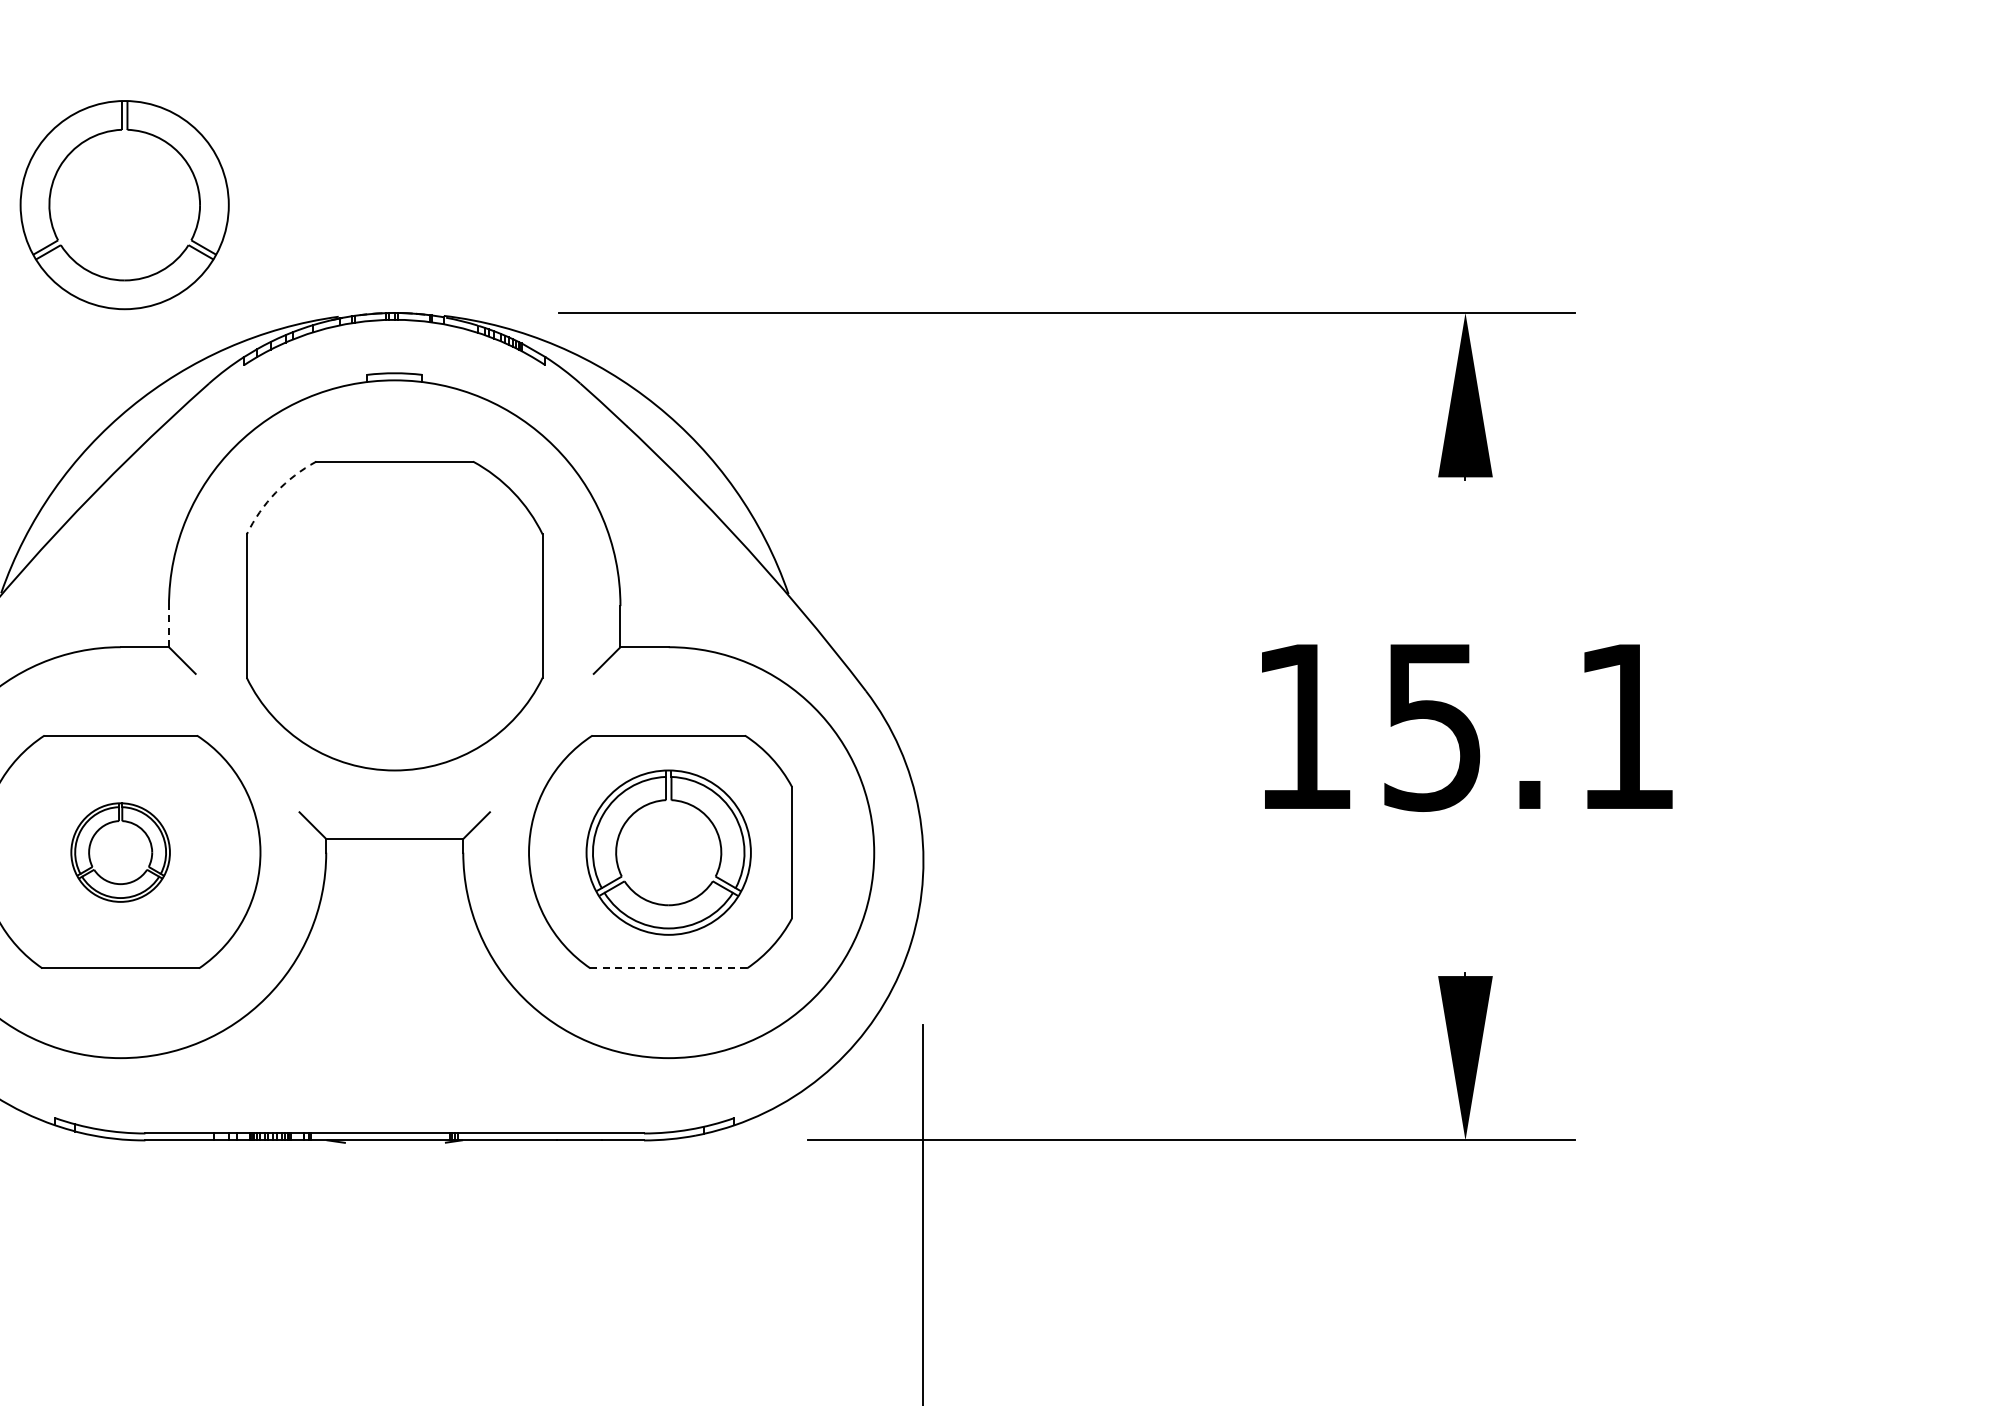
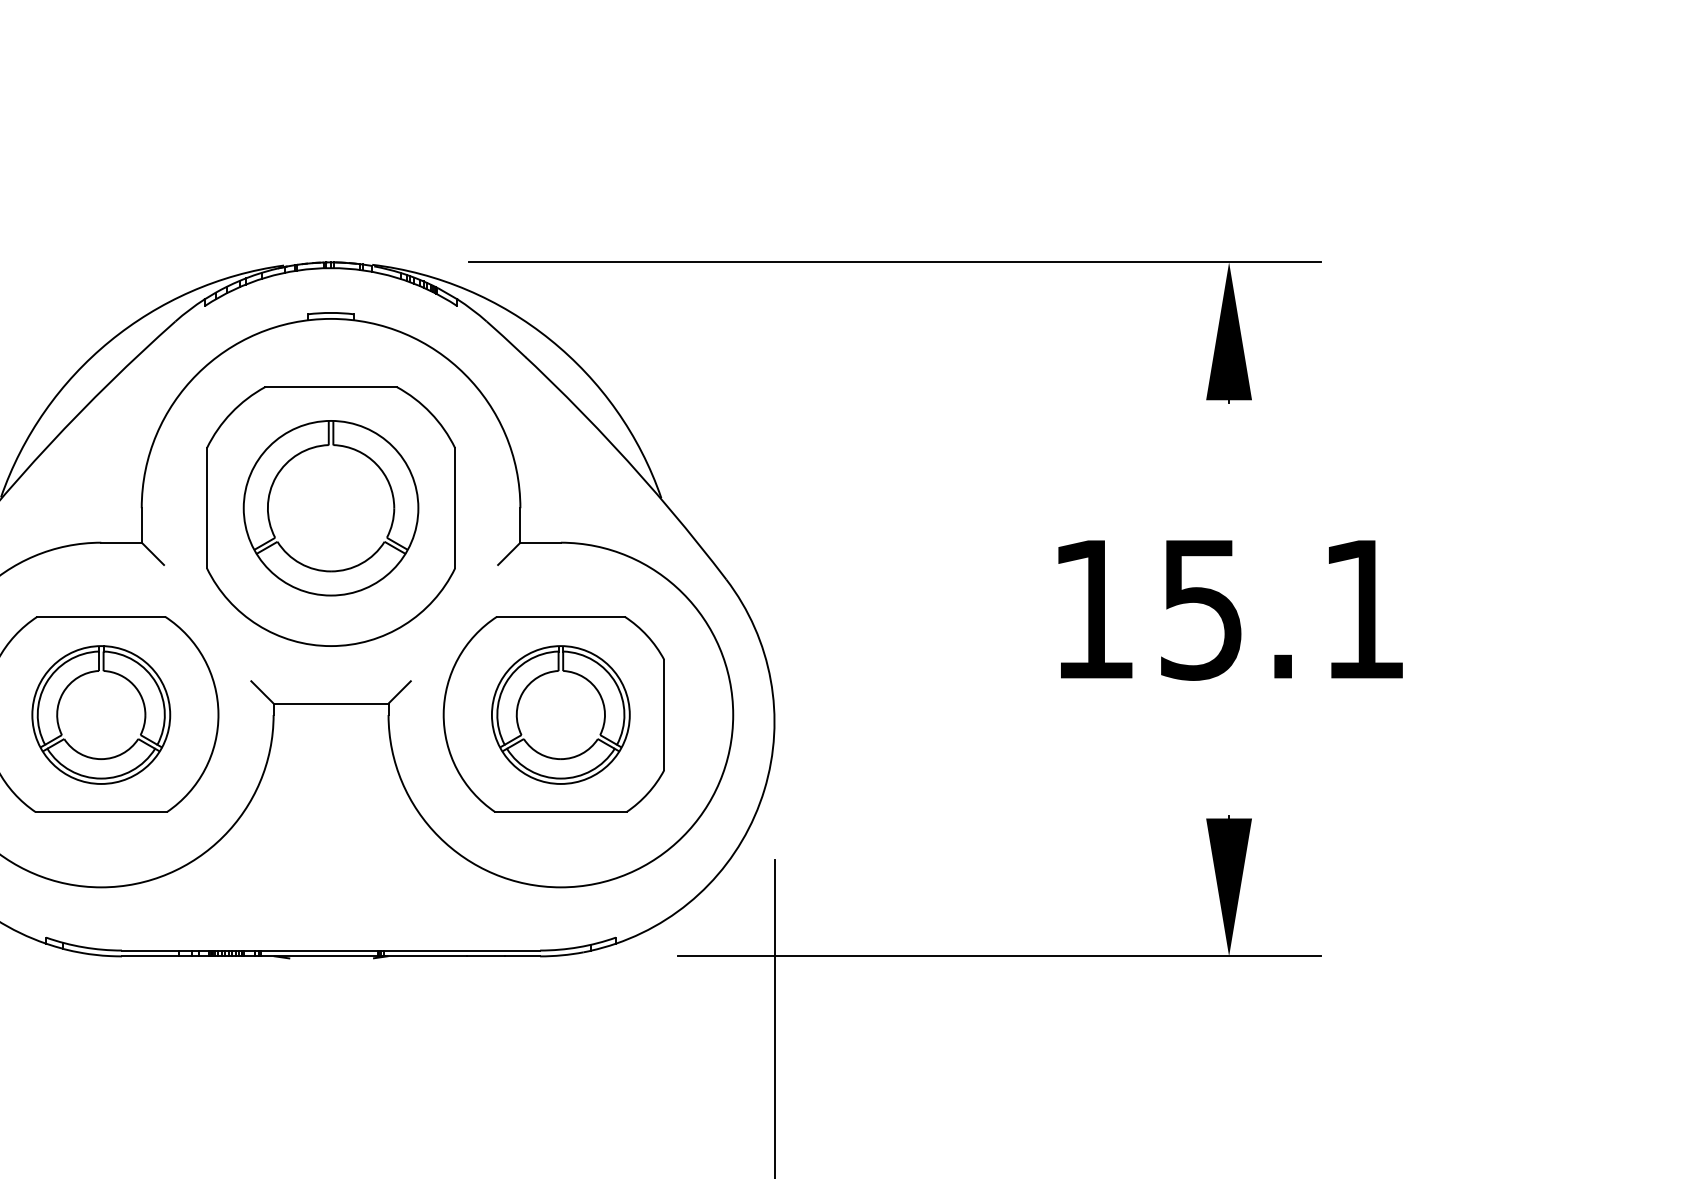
part: (124, 205) -> (330, 508), moved
arc: (275, 492) -> (231, 412), dashed -> solid
line: (168, 626) -> (141, 525), dashed -> solid
part: (120, 852) -> (101, 714), size x1.67
line: (668, 968) -> (560, 812), dashed -> solid

